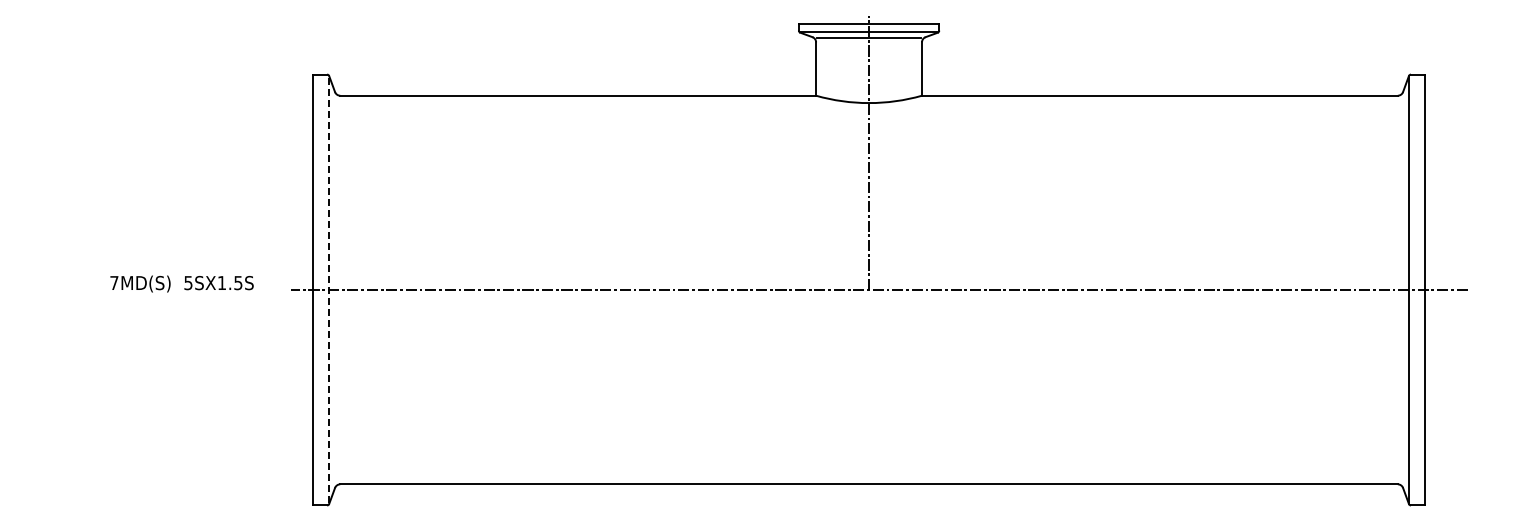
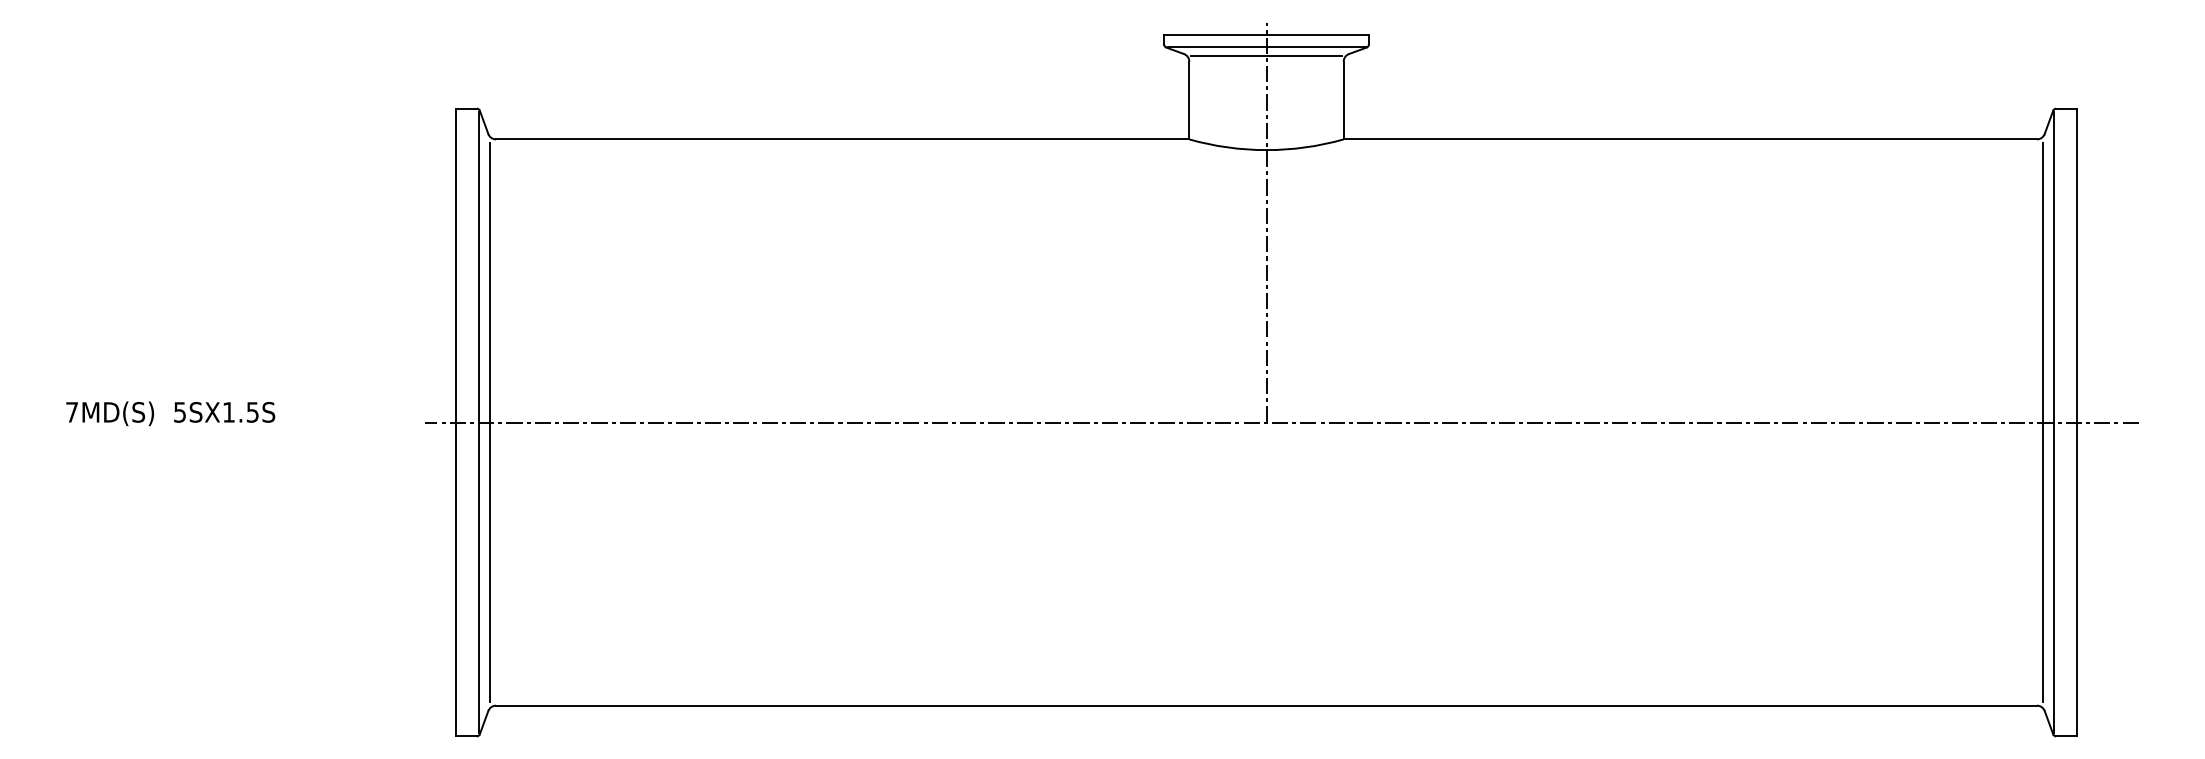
text: (181, 283) -> (169, 413), moved
line: (328, 289) -> (478, 421), dashed -> solid
line: (336, 290) -> (490, 423), added
line: (1401, 290) -> (2042, 423), added

